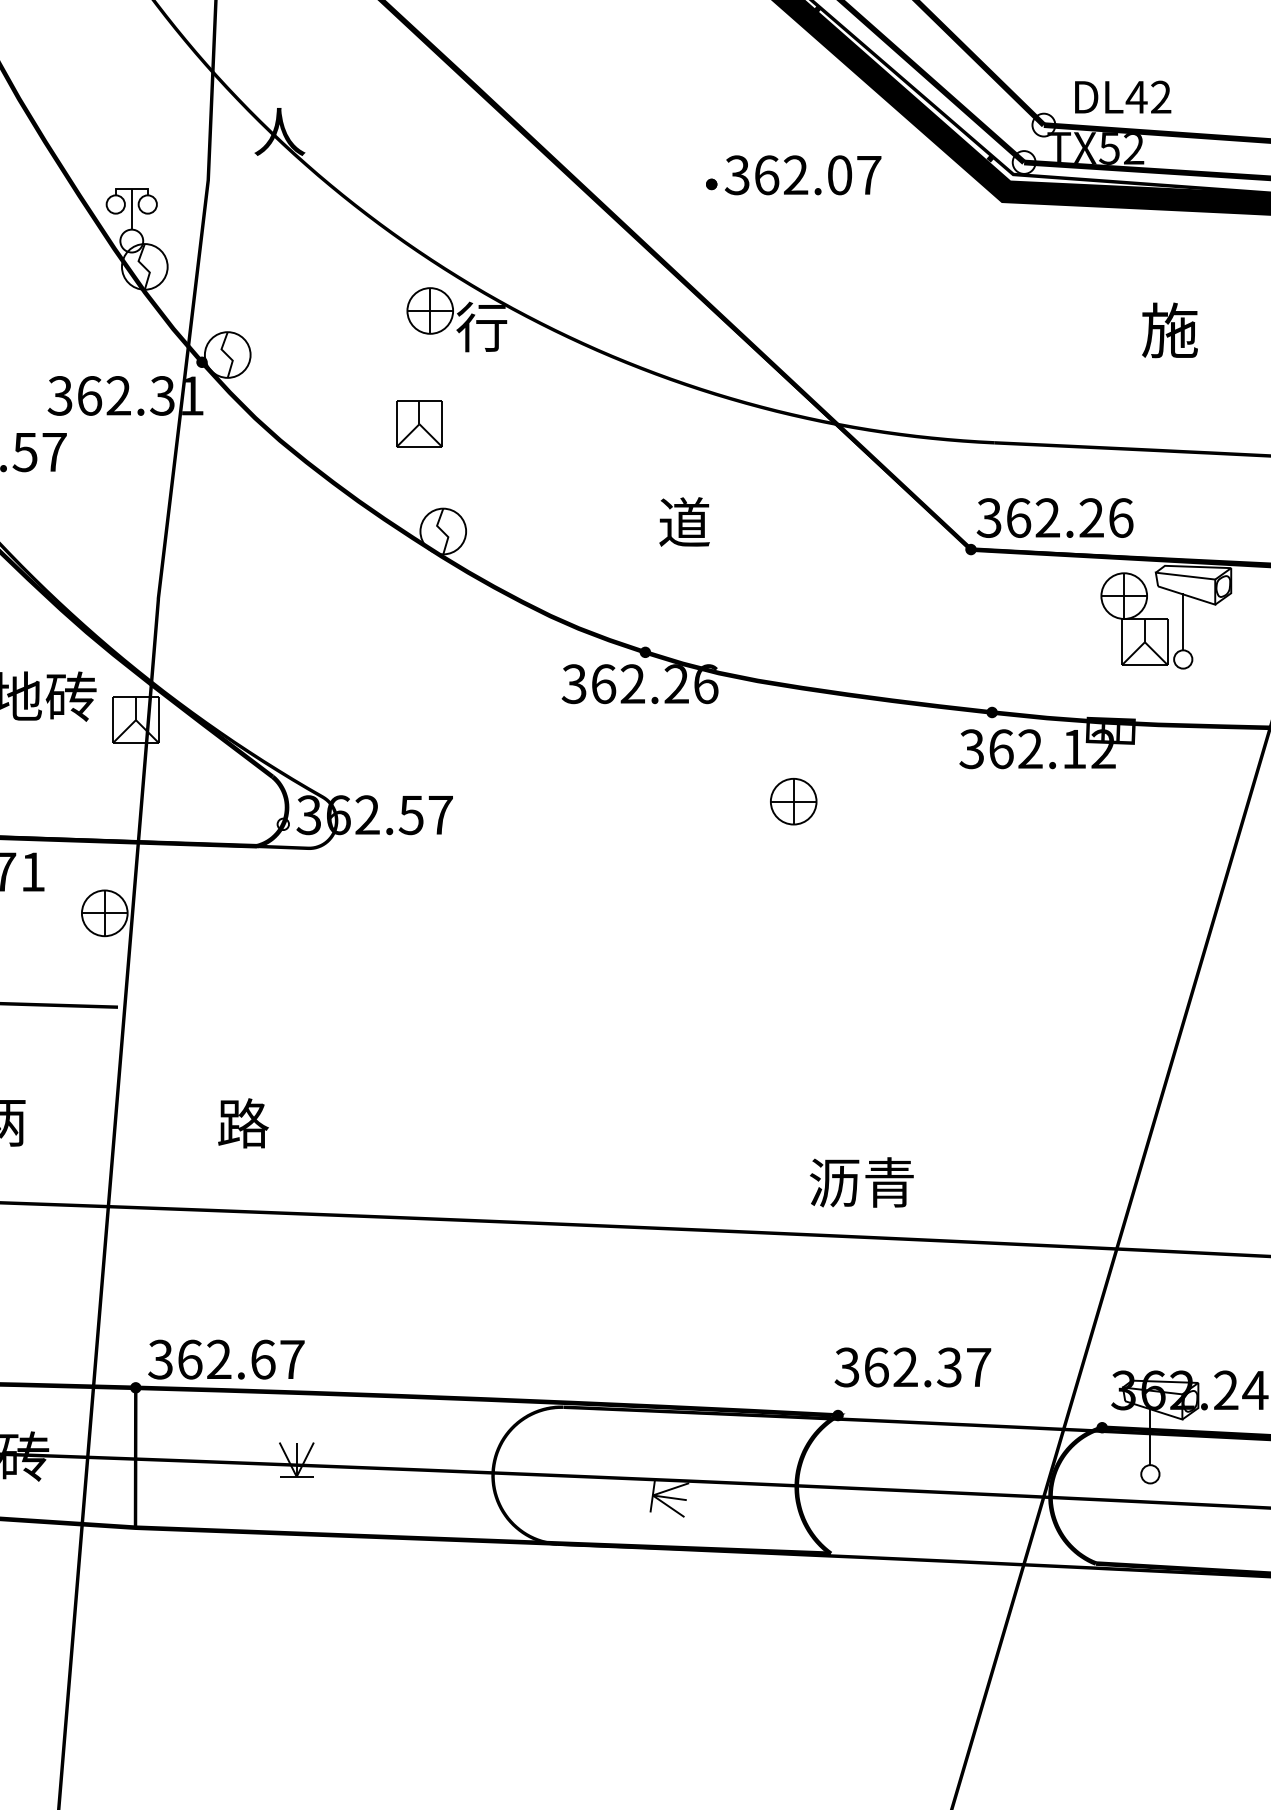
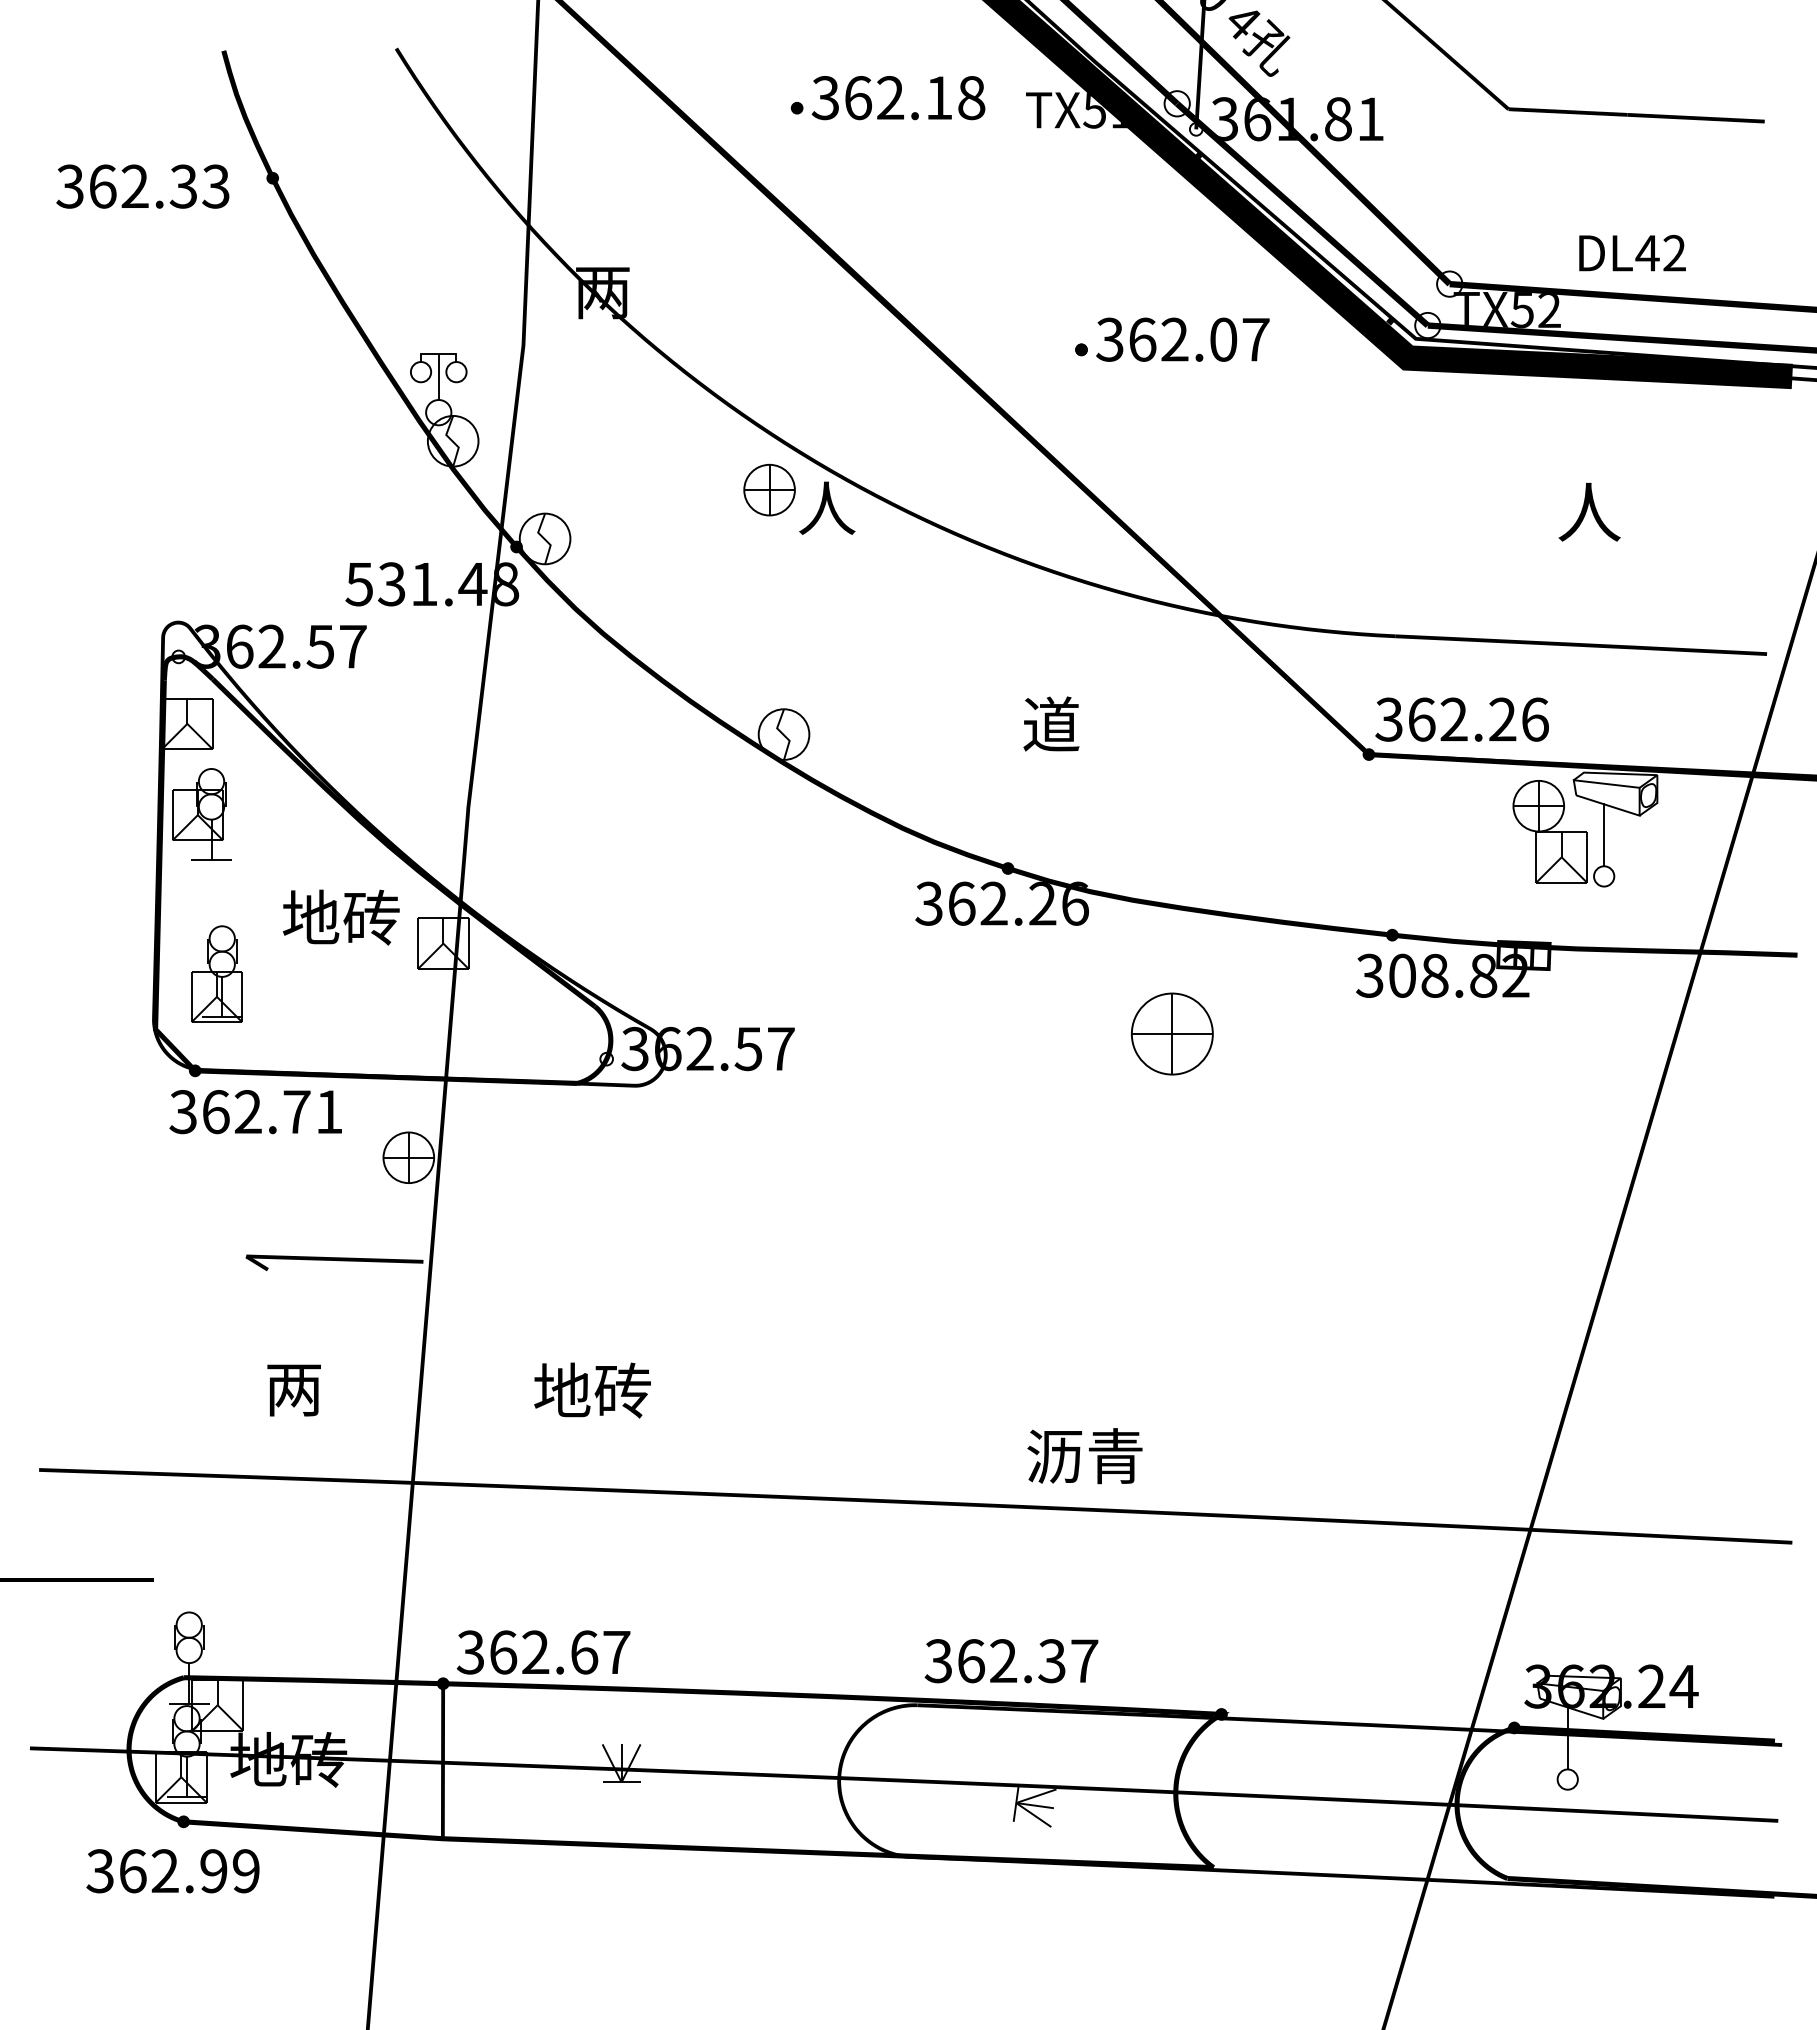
text: (1123, 96) -> (1632, 252), moved
text: (279, 132) -> (602, 292), 人 -> 两
text: (481, 326) -> (826, 507), 行 -> 人
text: (1169, 330) -> (1589, 511), 施 -> 人
text: (126, 396) -> (432, 584), 362.31 -> 531.48
part: (419, 424) -> (757, 615), removed
text: (1038, 748) -> (1443, 975), 362.12 -> 308.82
part: (793, 801) -> (1172, 1033), size x1.6
text: (270, 1123) -> (592, 1390), 路 -> 地砖
text: (861, 1182) -> (1084, 1456), moved
text: (912, 1367) -> (1011, 1661), moved

